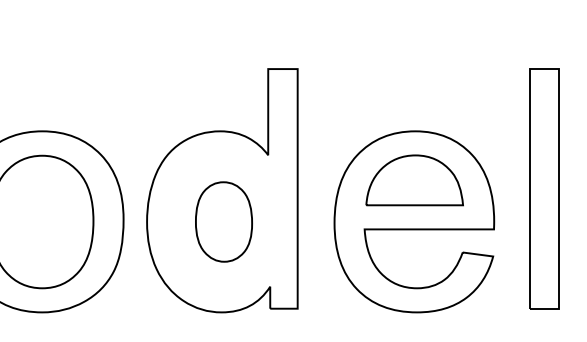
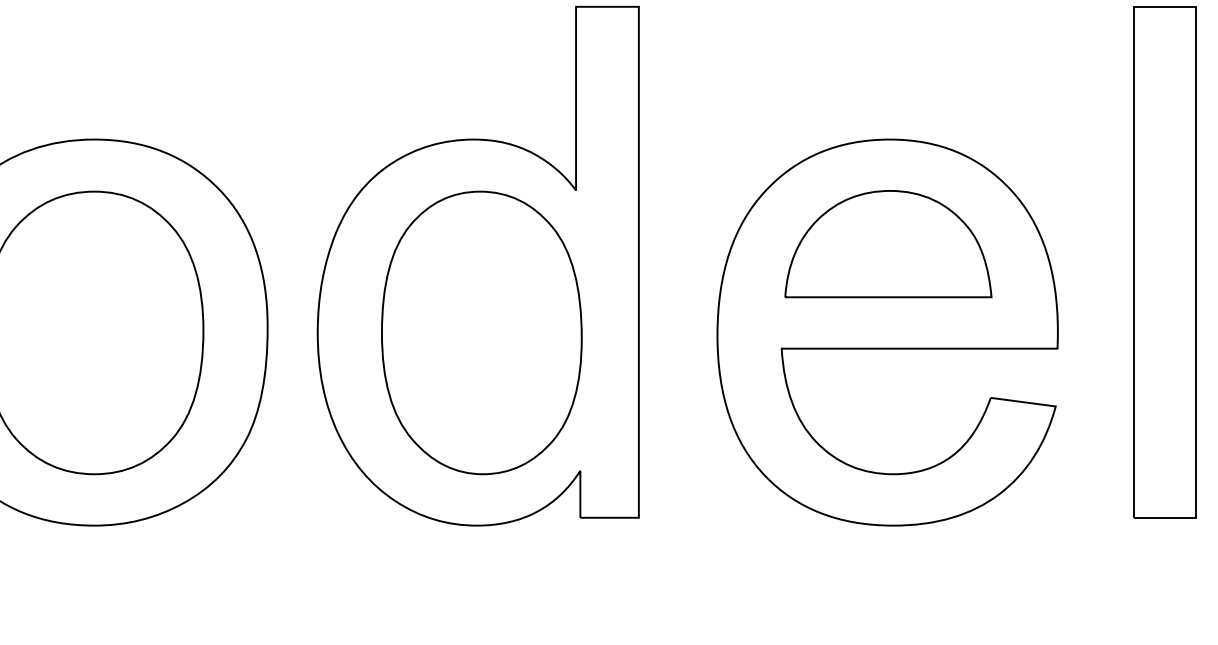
part: (223, 221) -> (480, 331), size x1.67

